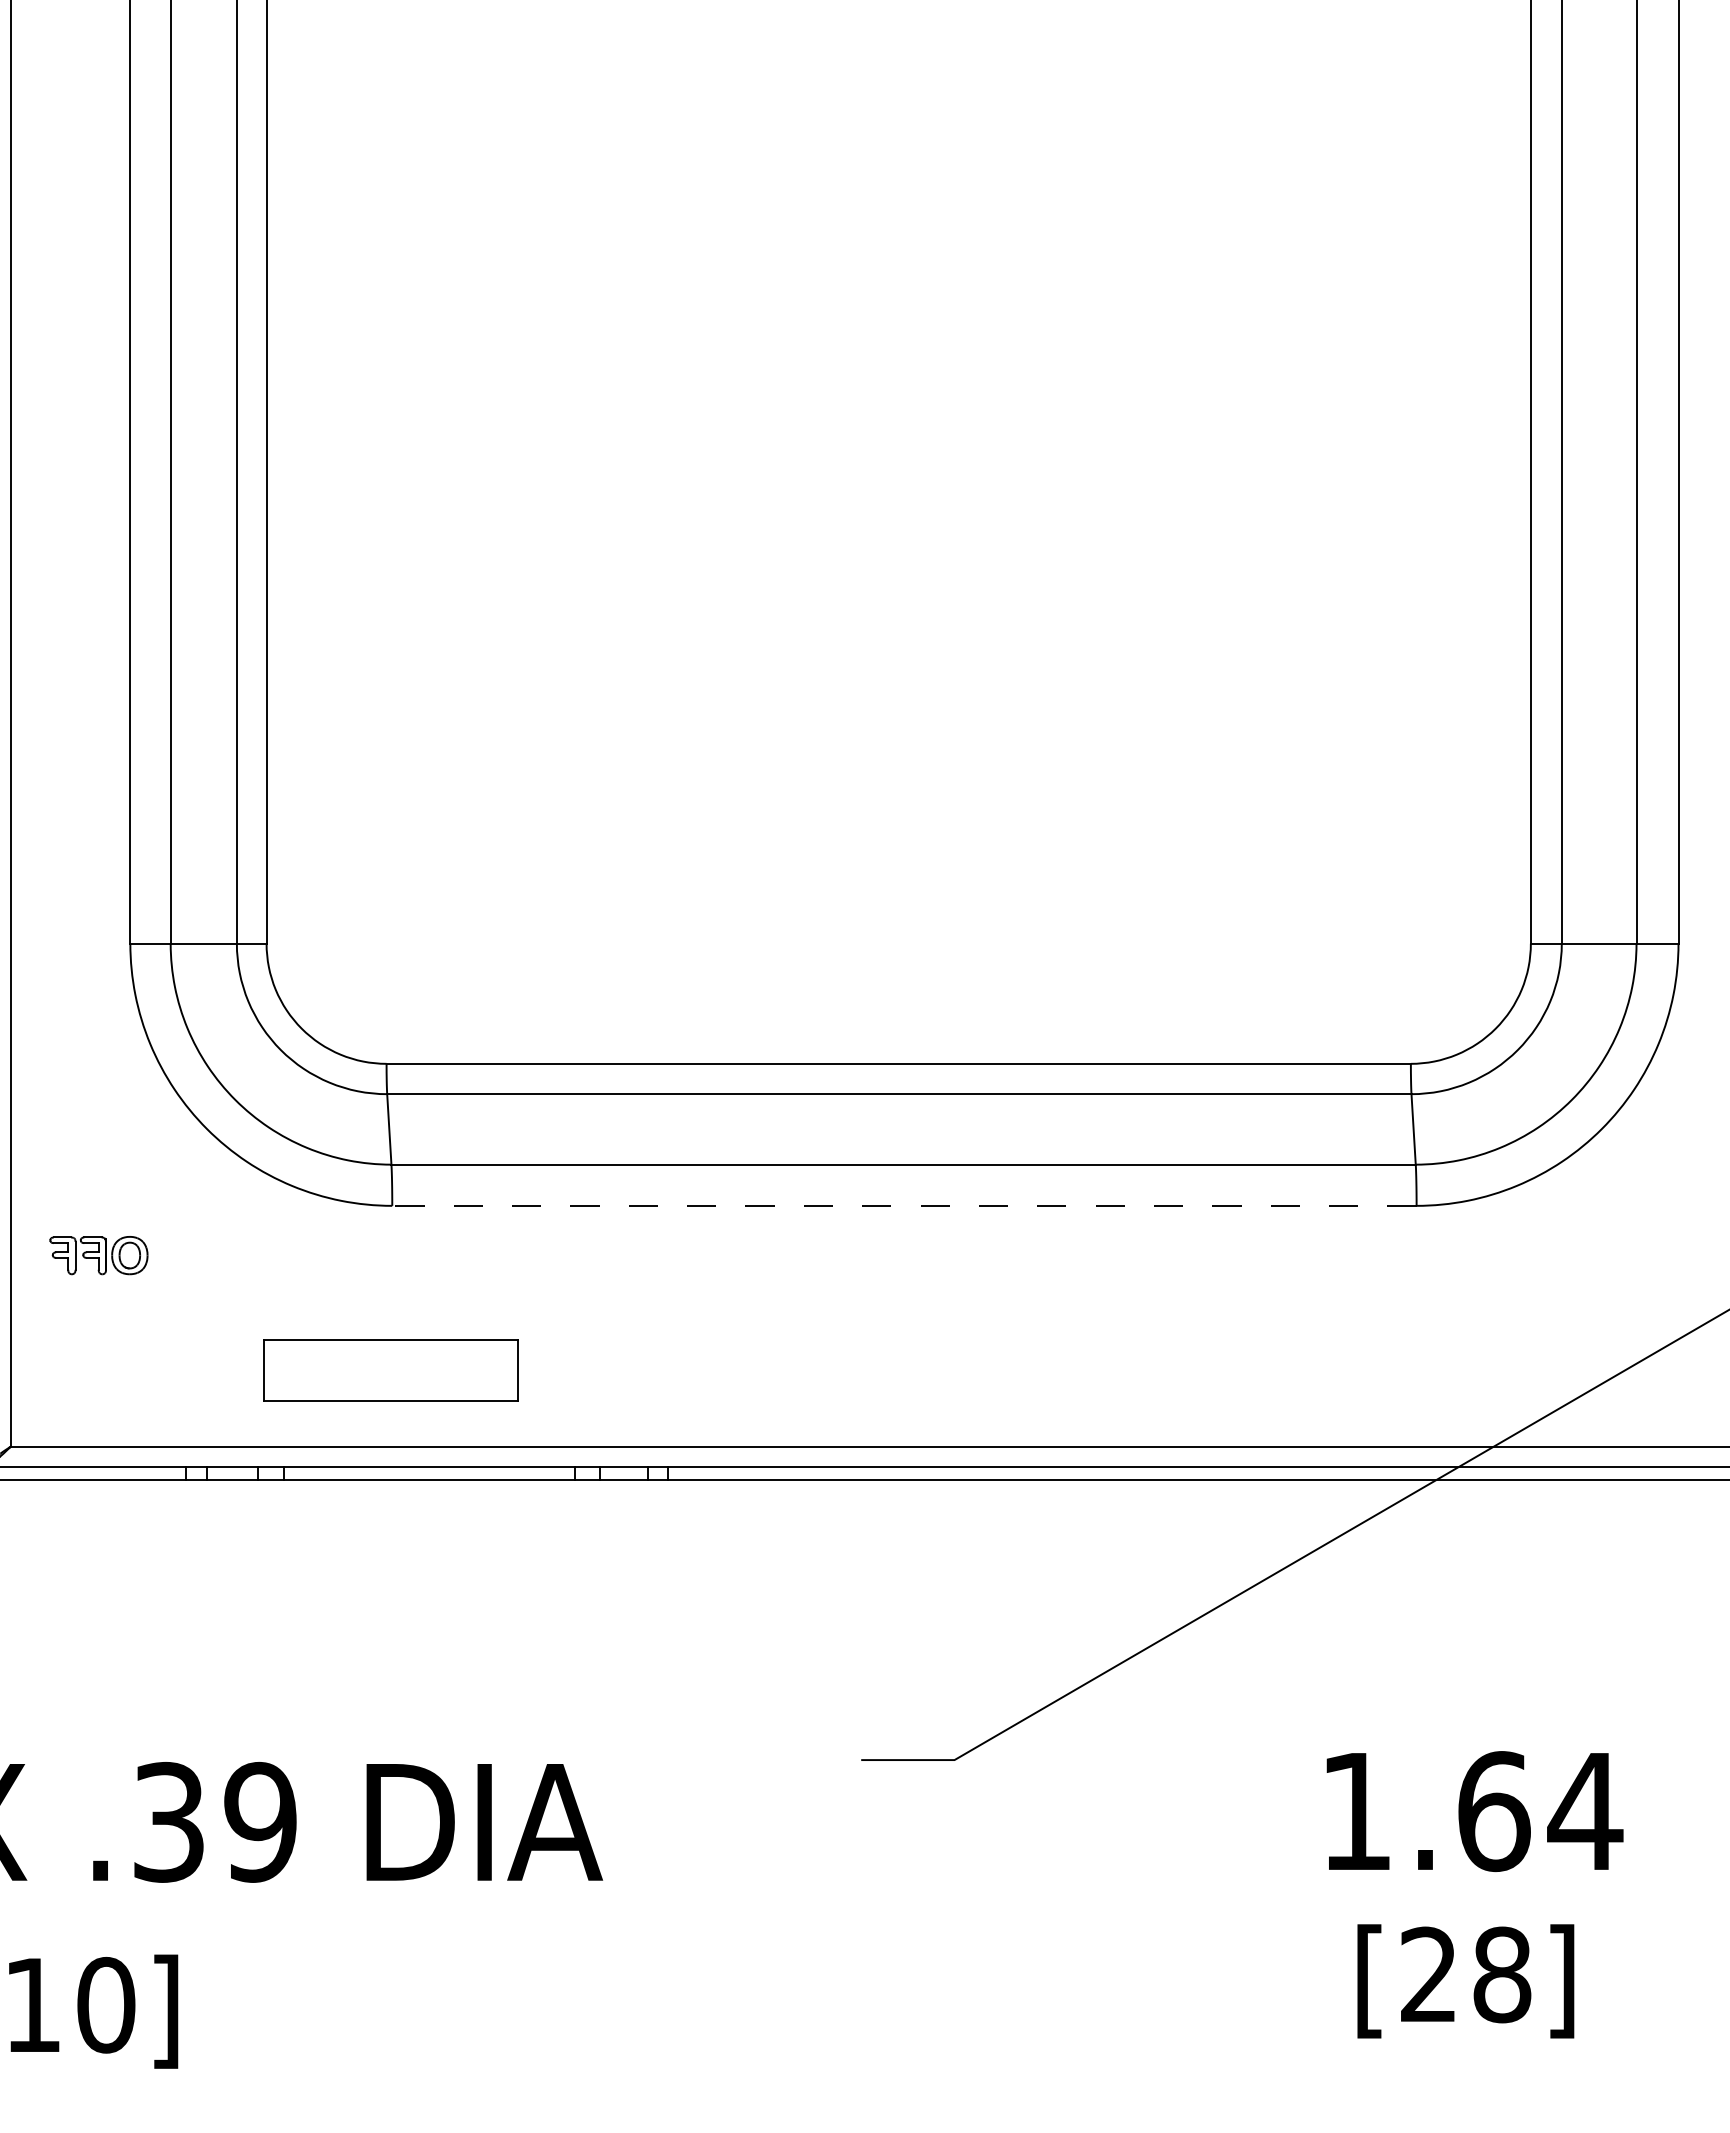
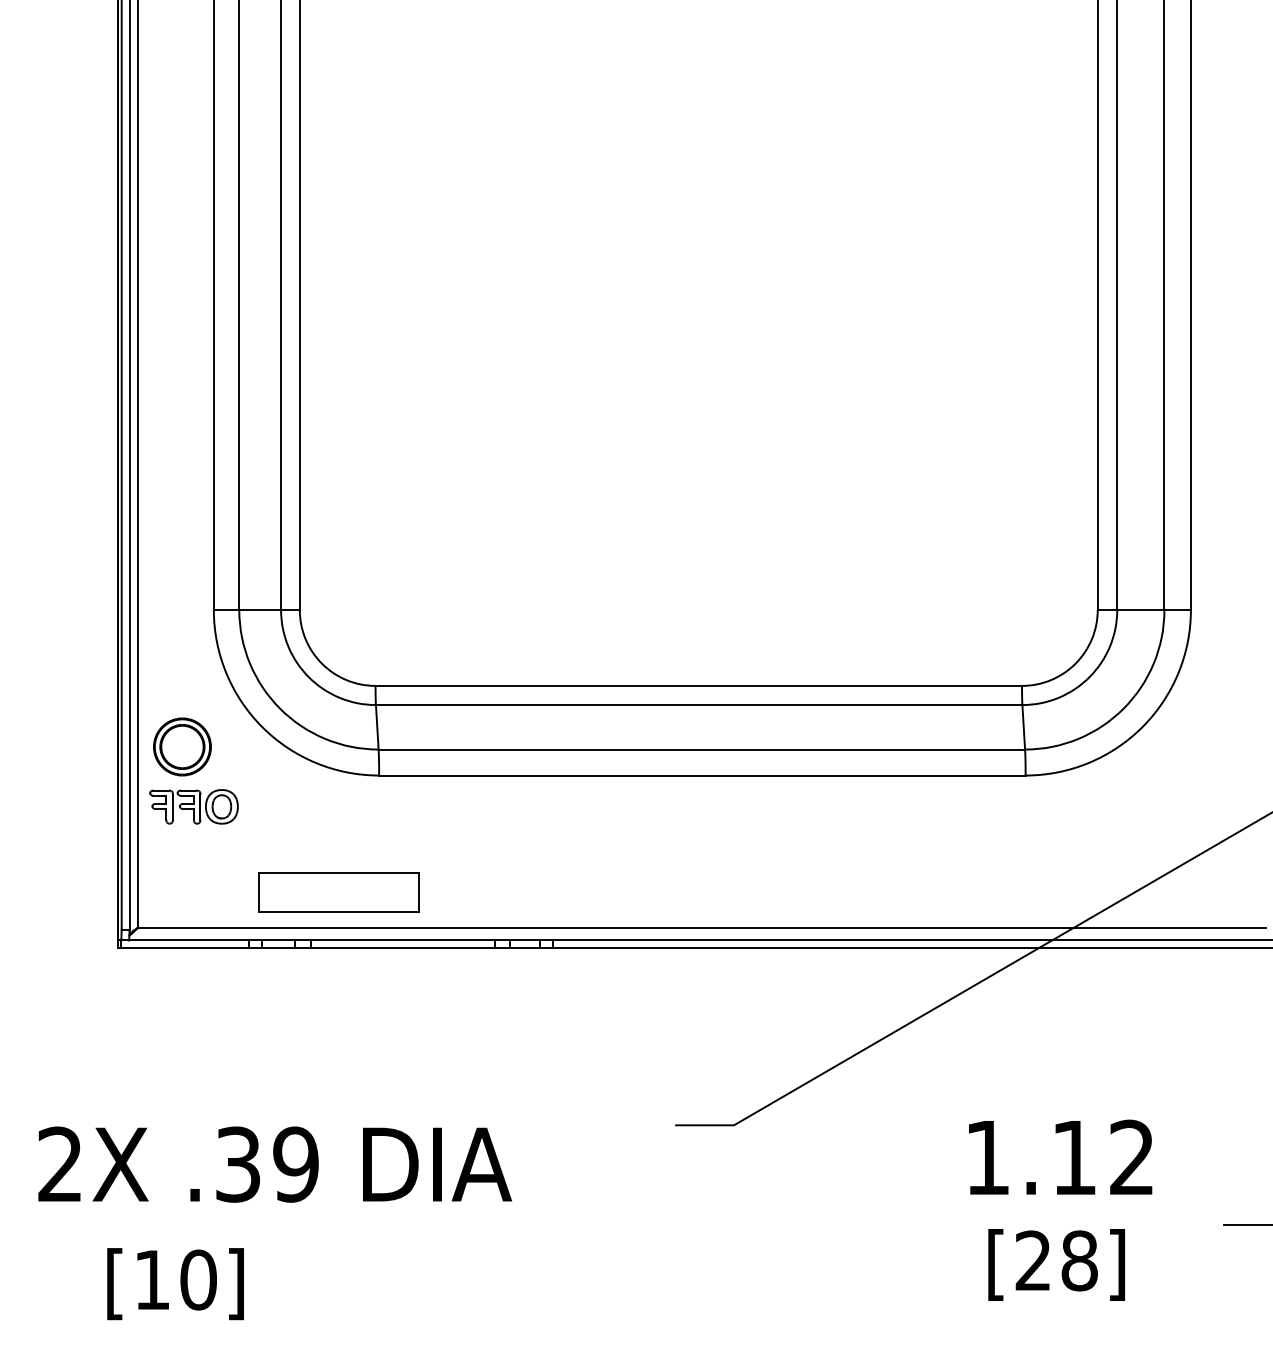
part: (80, 1159) -> (182, 746), added
line: (903, 1205) -> (701, 775), dashed -> solid
part: (98, 1254) -> (193, 806), size x1.43
part: (389, 1370) -> (338, 892), moved
text: (1541, 1811) -> (1104, 1157), 1.64 -> 1.12

